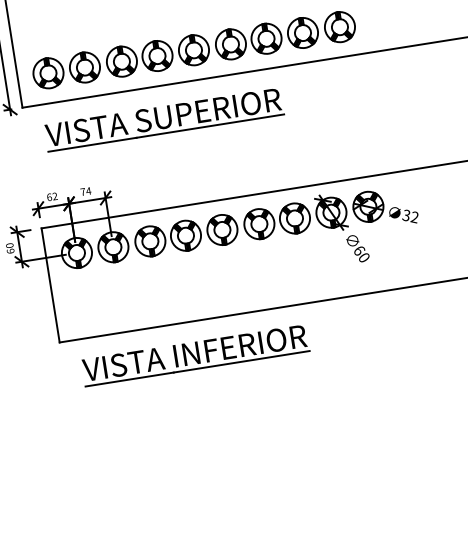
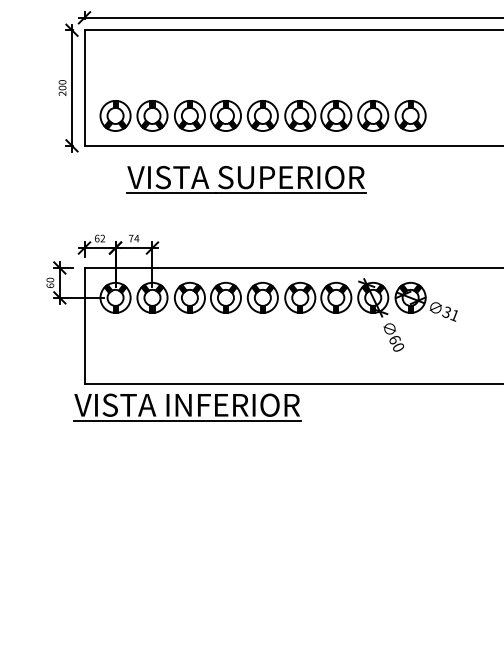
part: (164, 119) -> (246, 179), moved
text: (413, 217) -> (453, 315), 32 -> 31
part: (195, 355) -> (187, 407), moved

